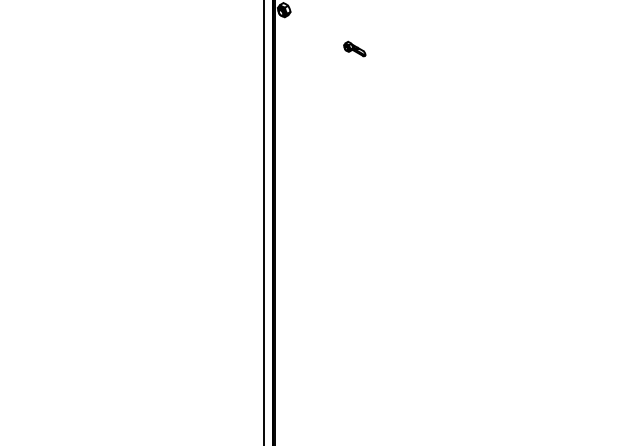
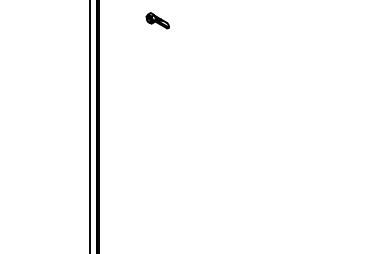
part: (354, 48) -> (157, 20), size x1.43

